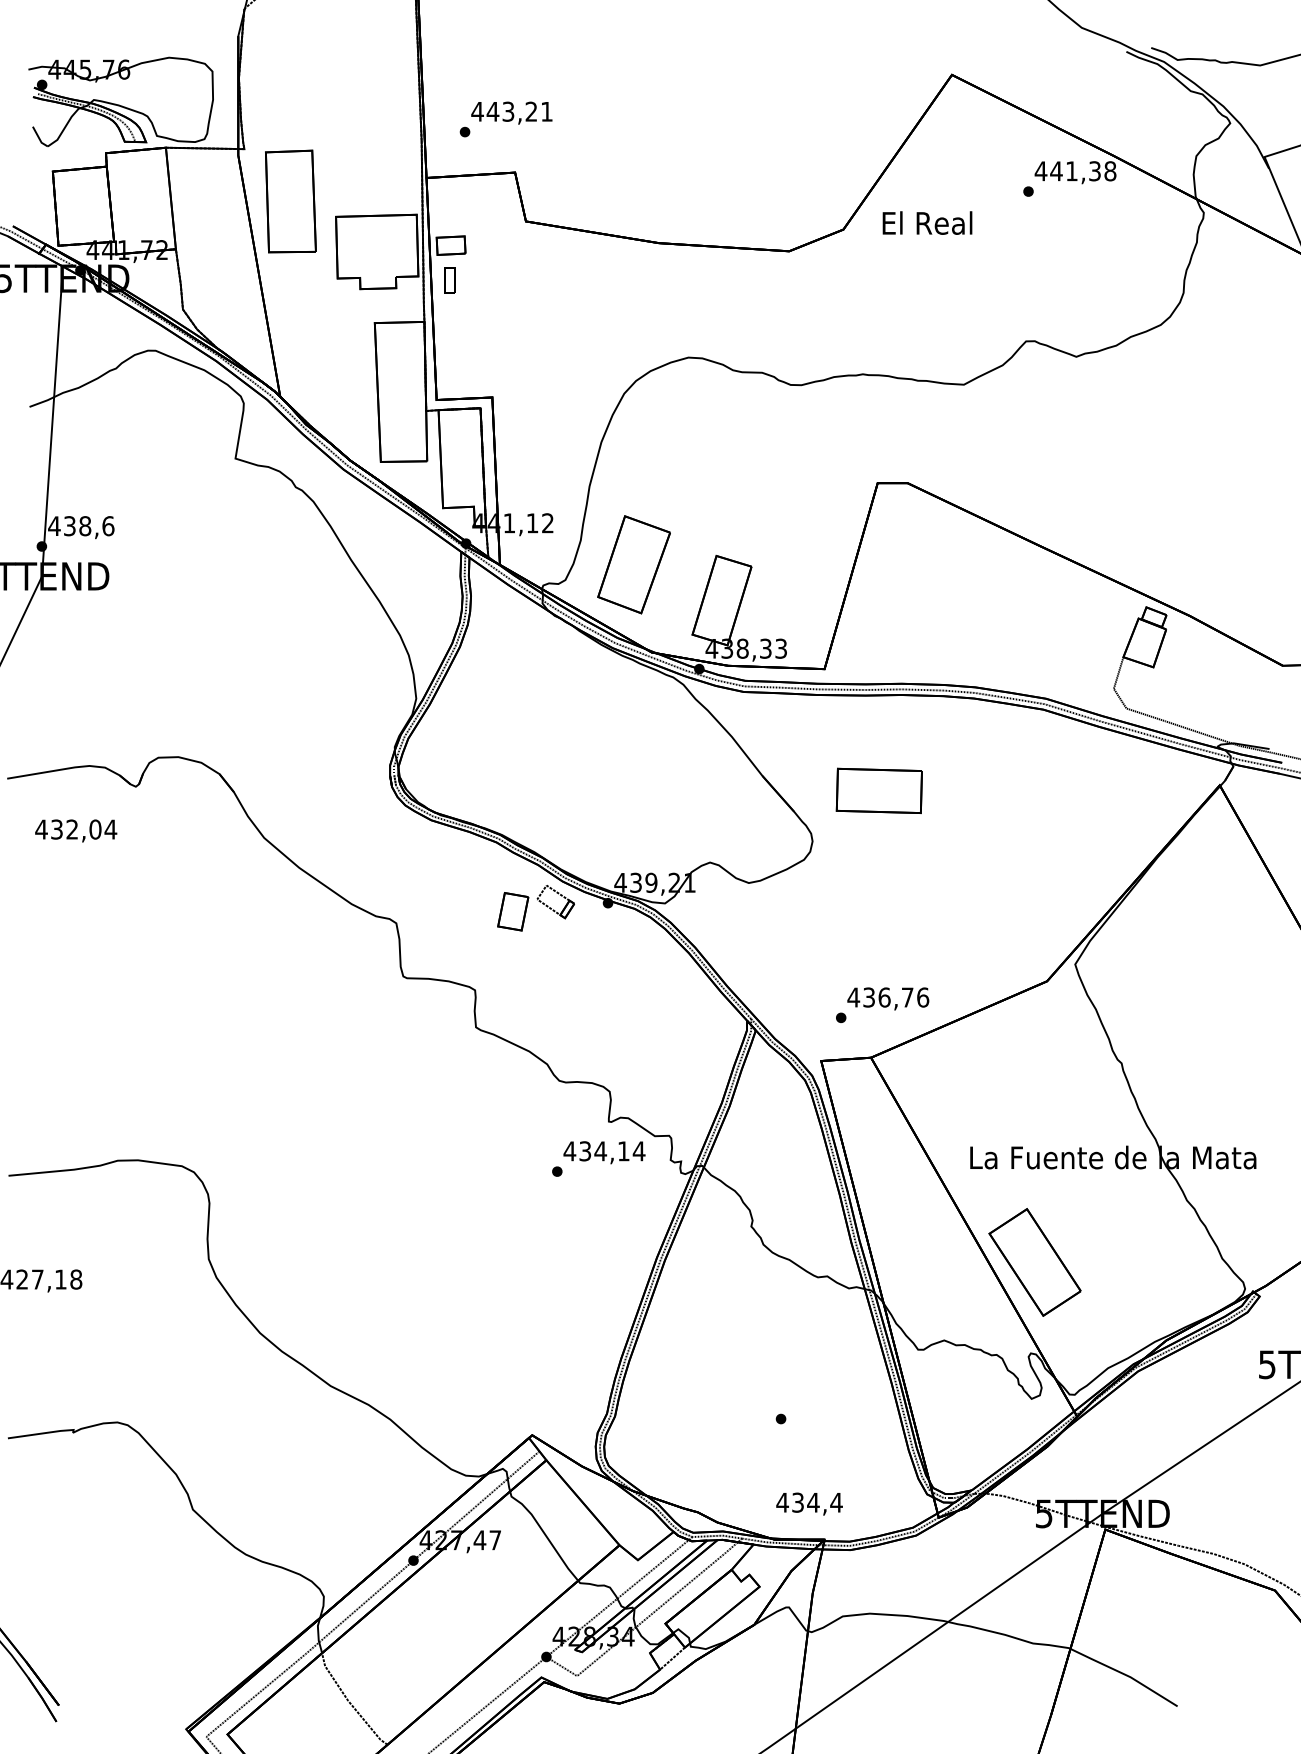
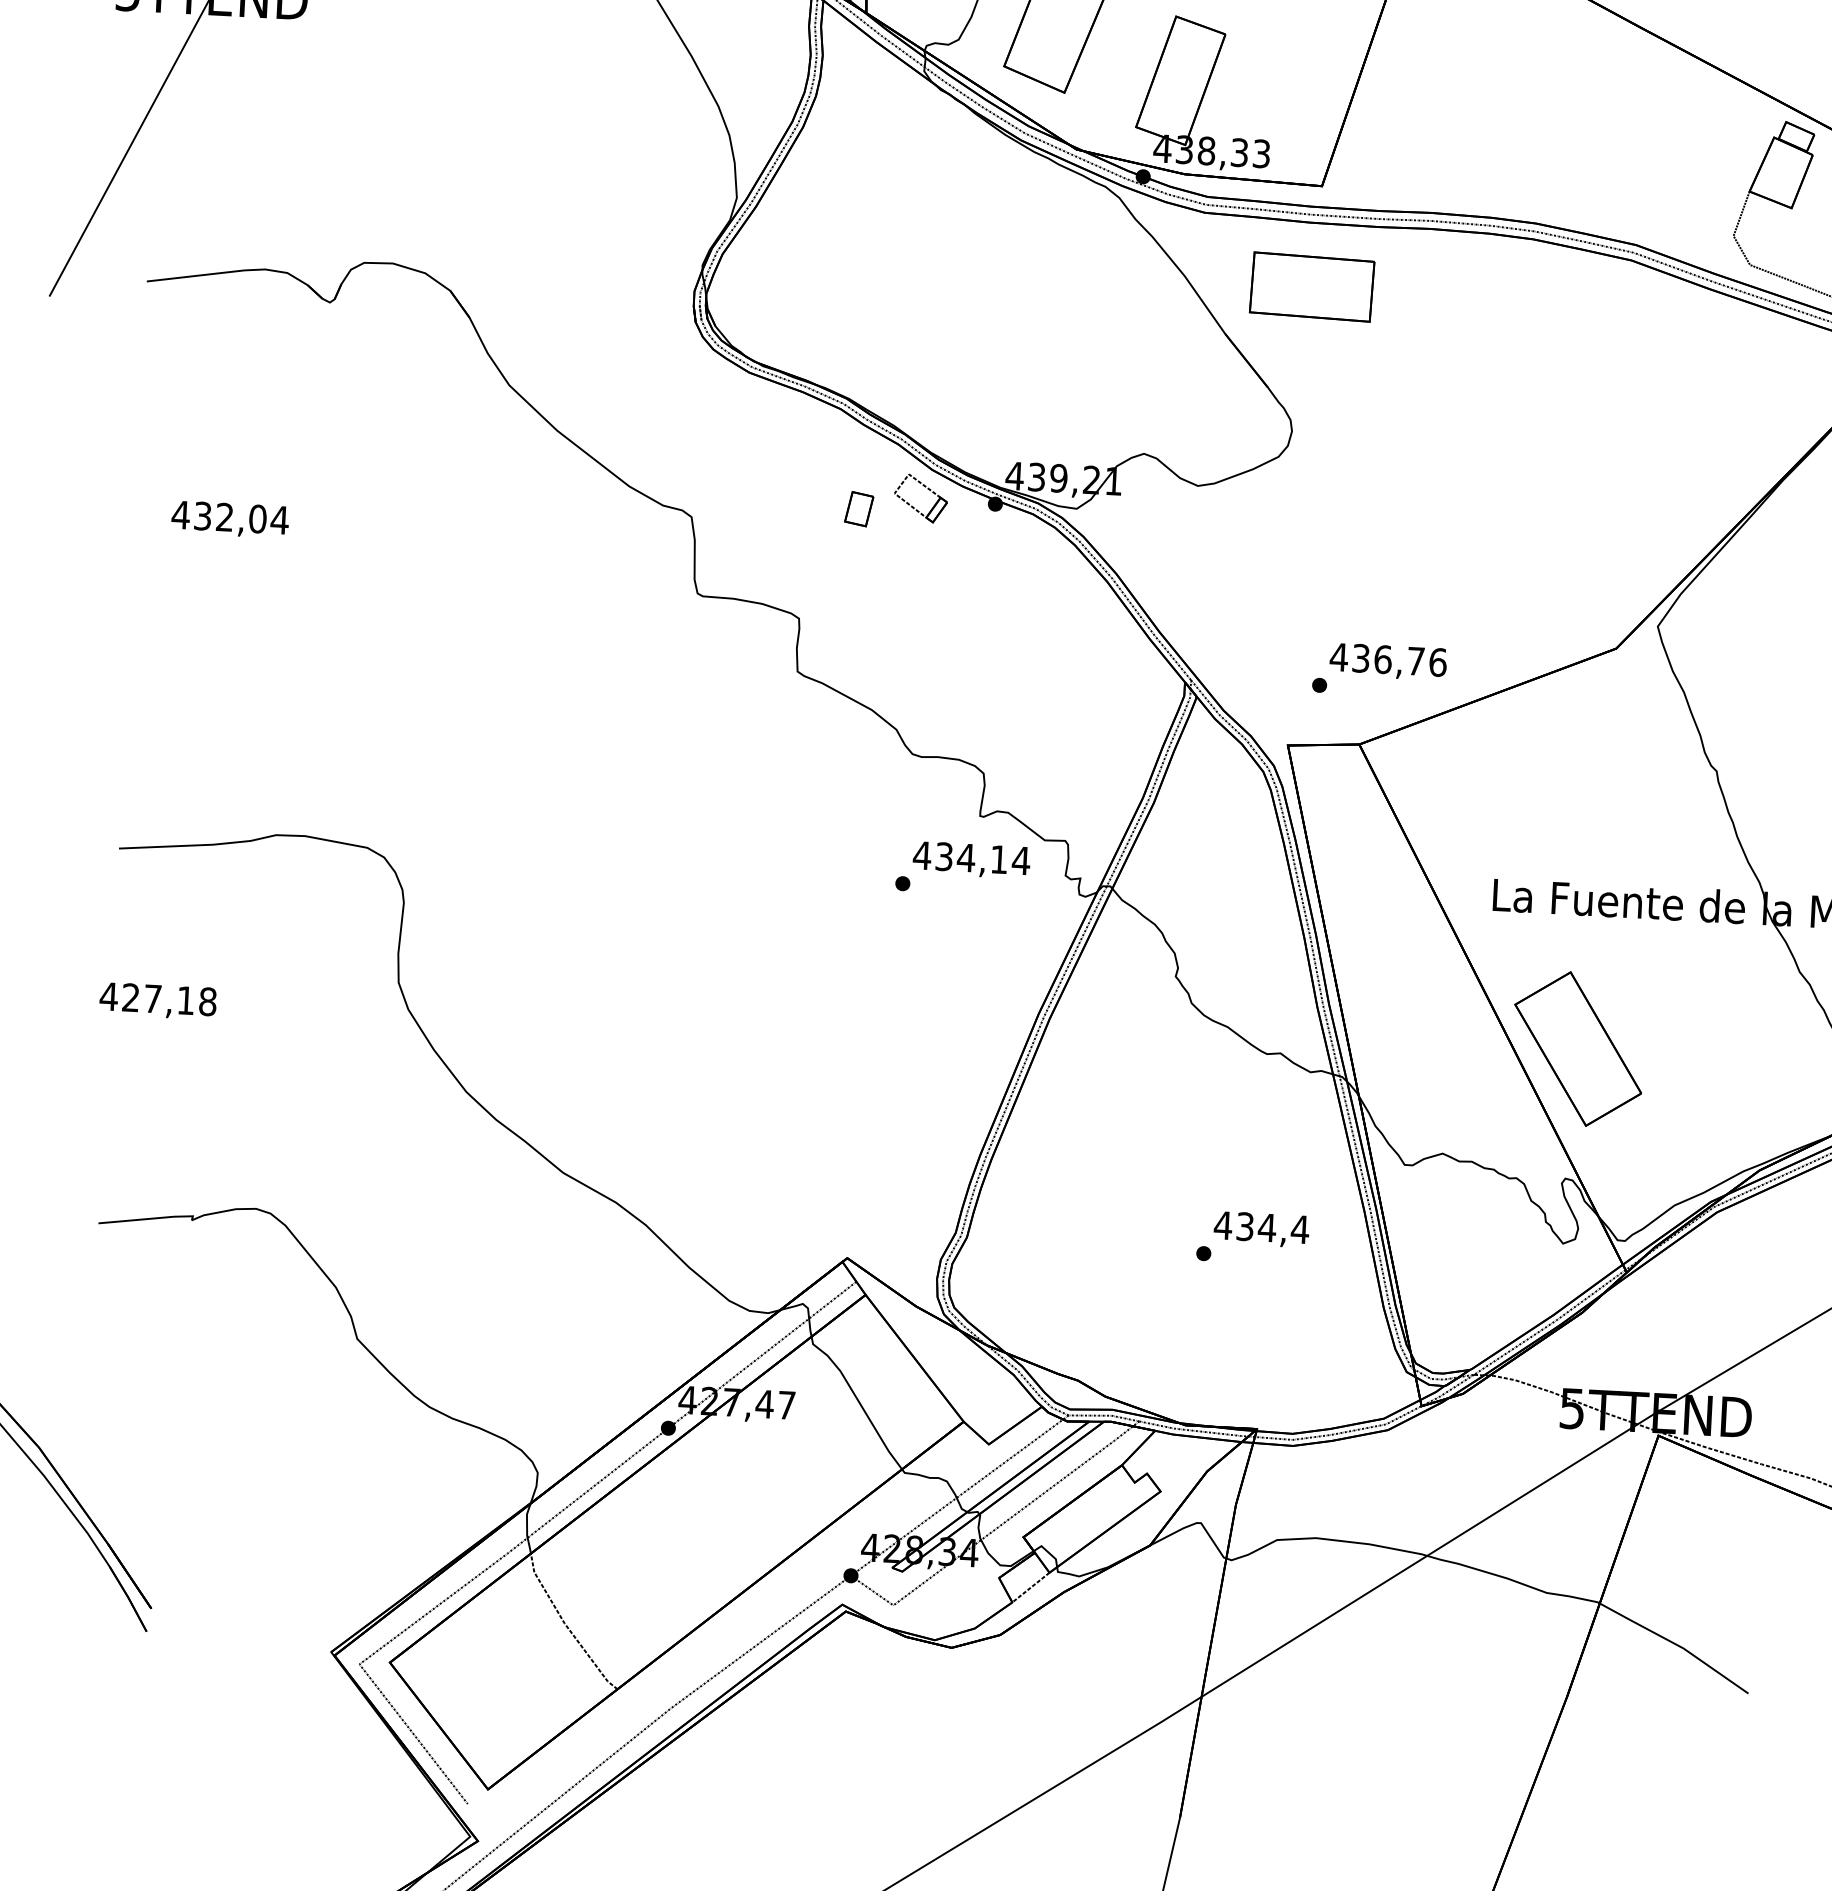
part: (878, 790) -> (1310, 286), moved
text: (76, 830) -> (230, 518), moved
part: (512, 911) -> (858, 508), size x0.62
text: (809, 1503) -> (1261, 1228), moved

